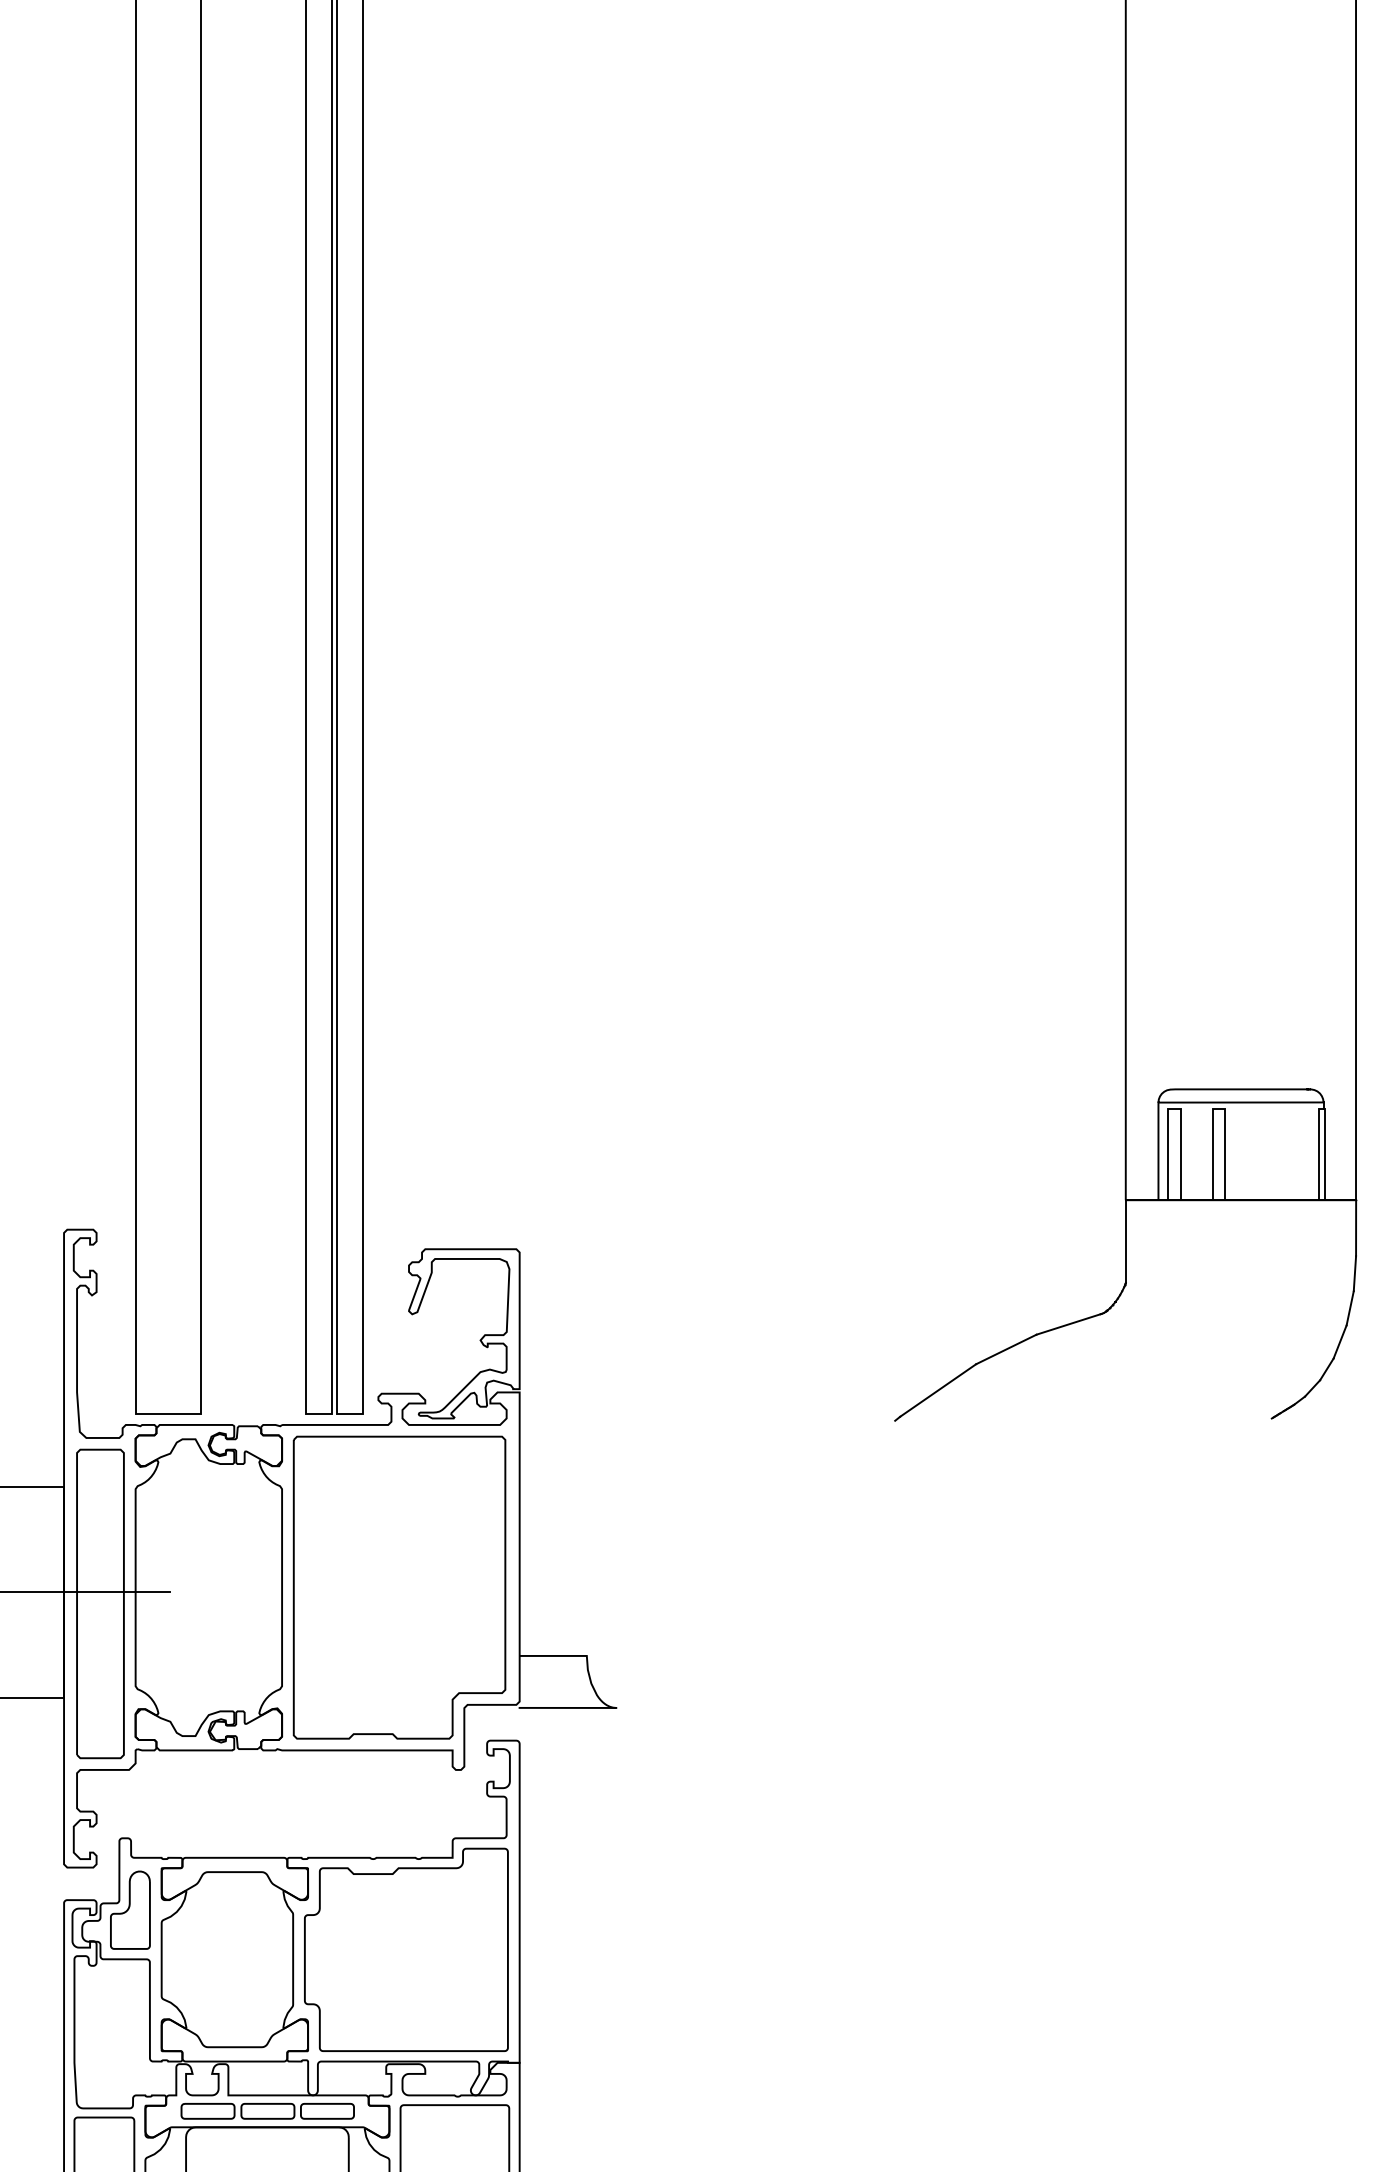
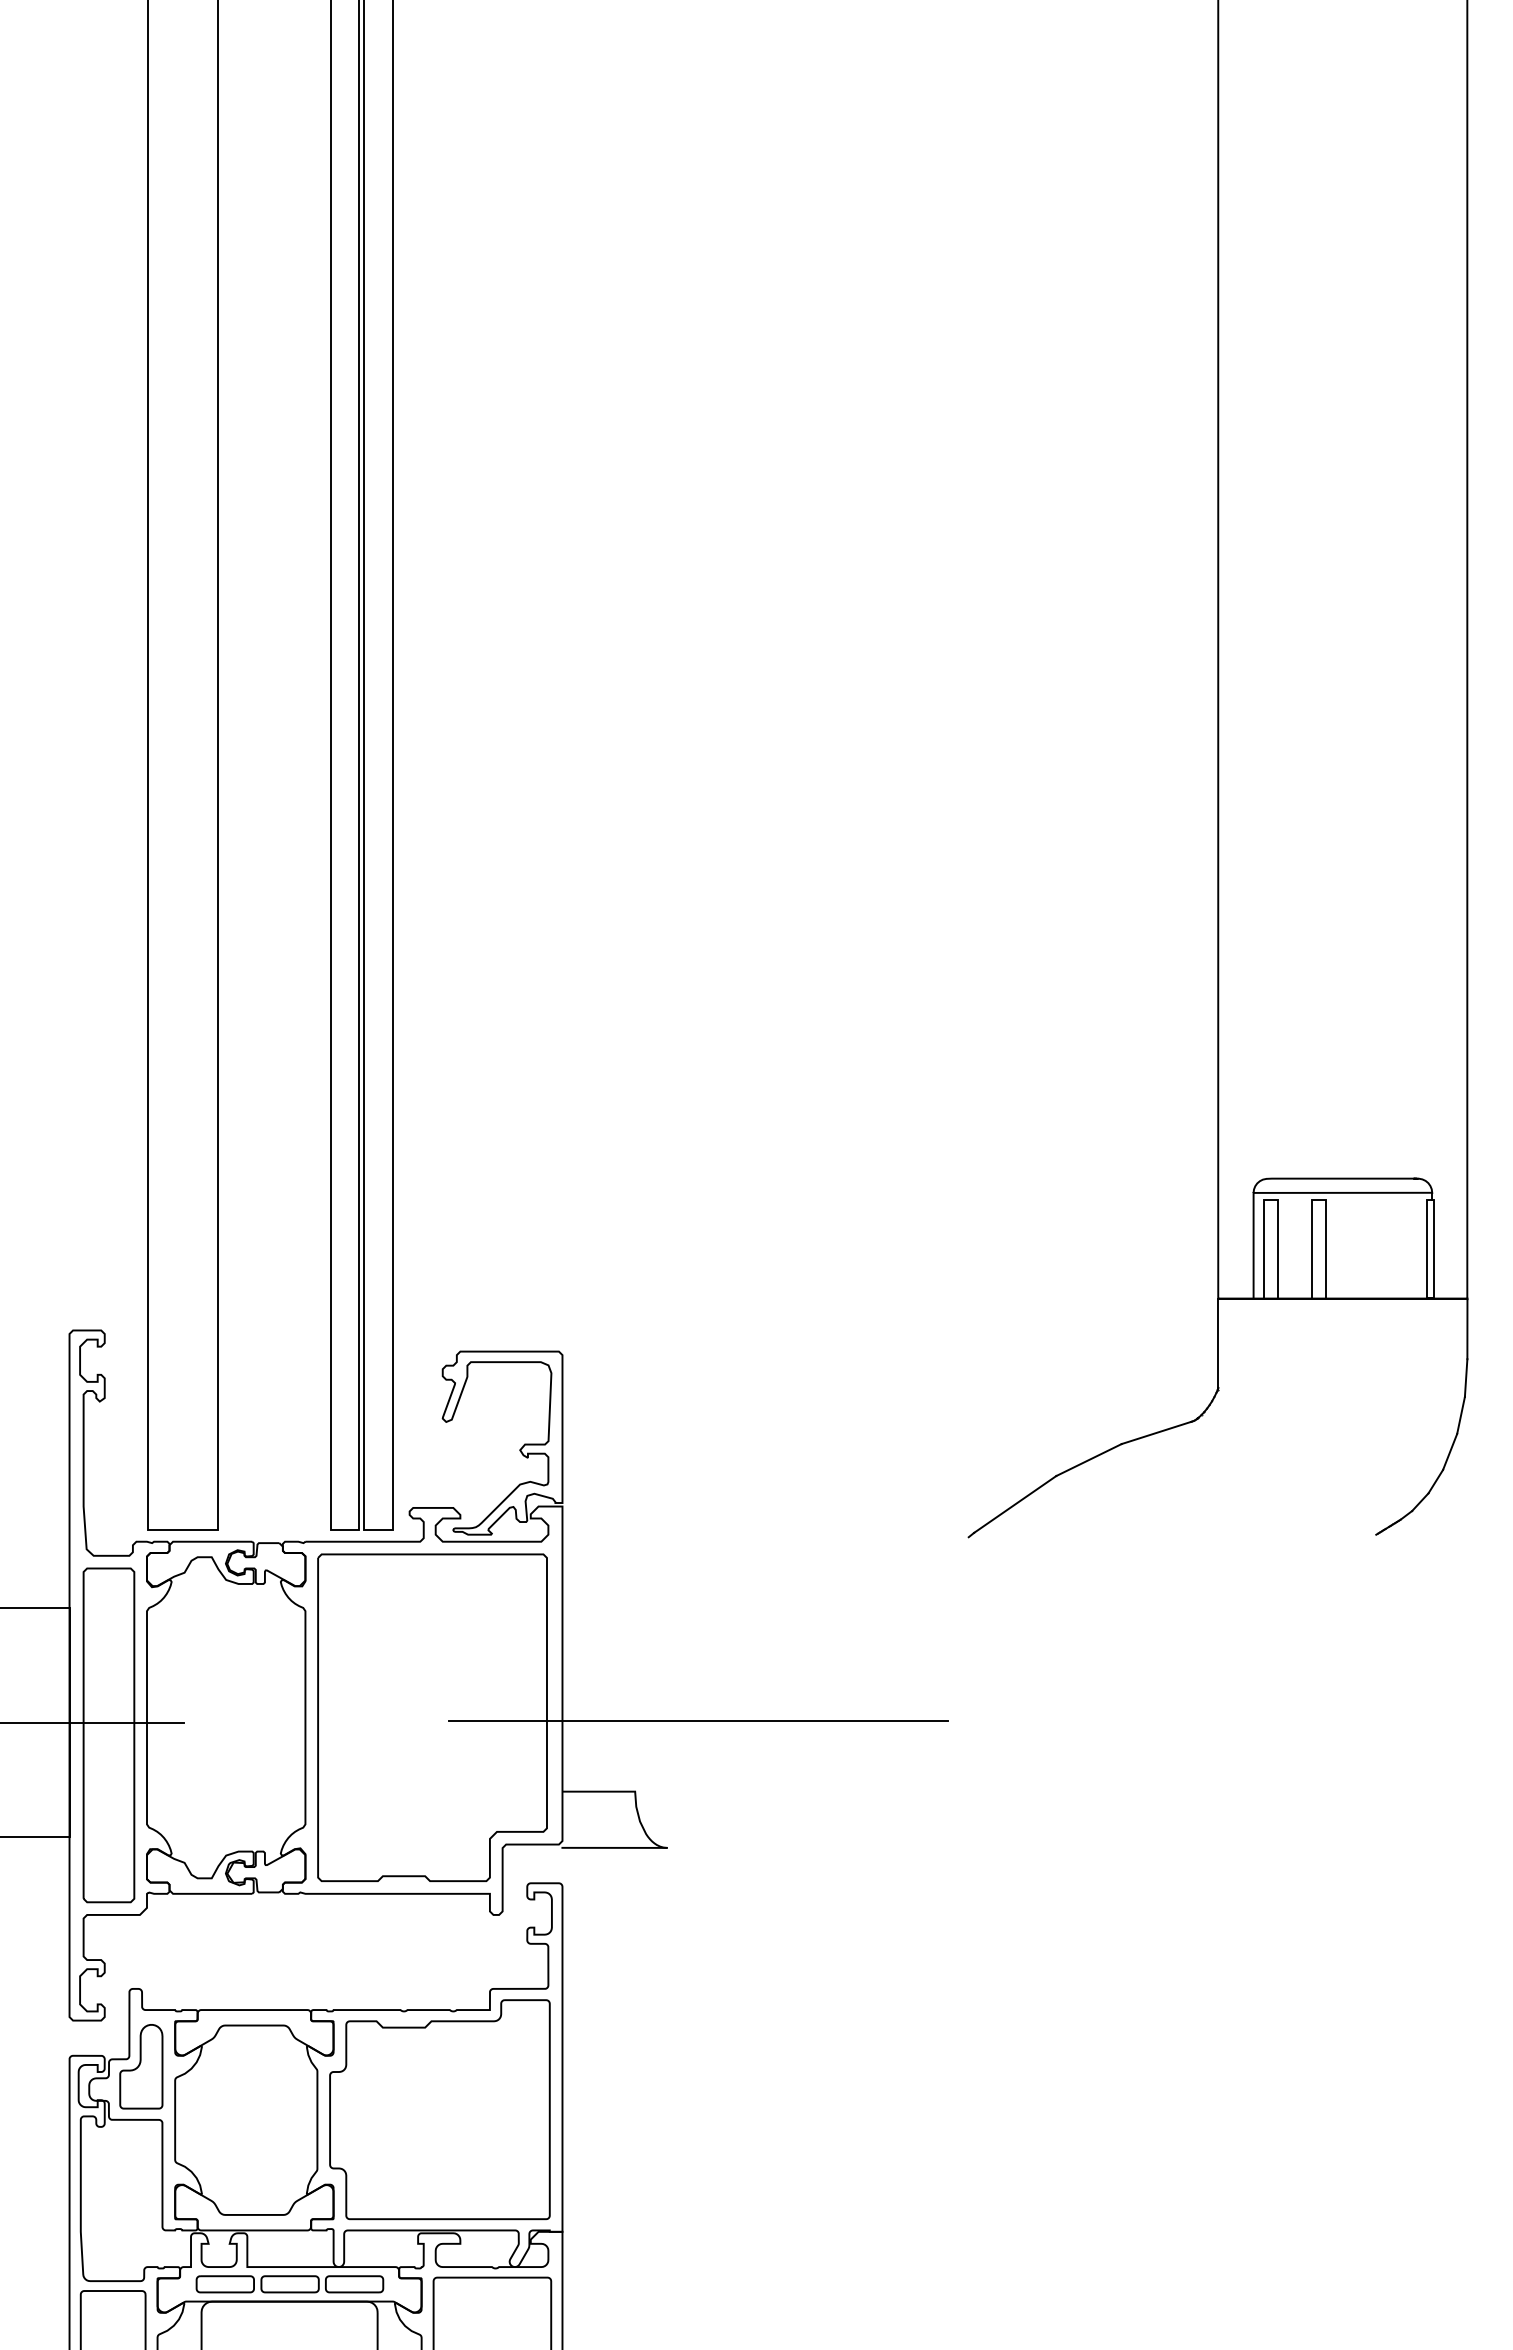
line: (644, 1591) -> (697, 1721), added

